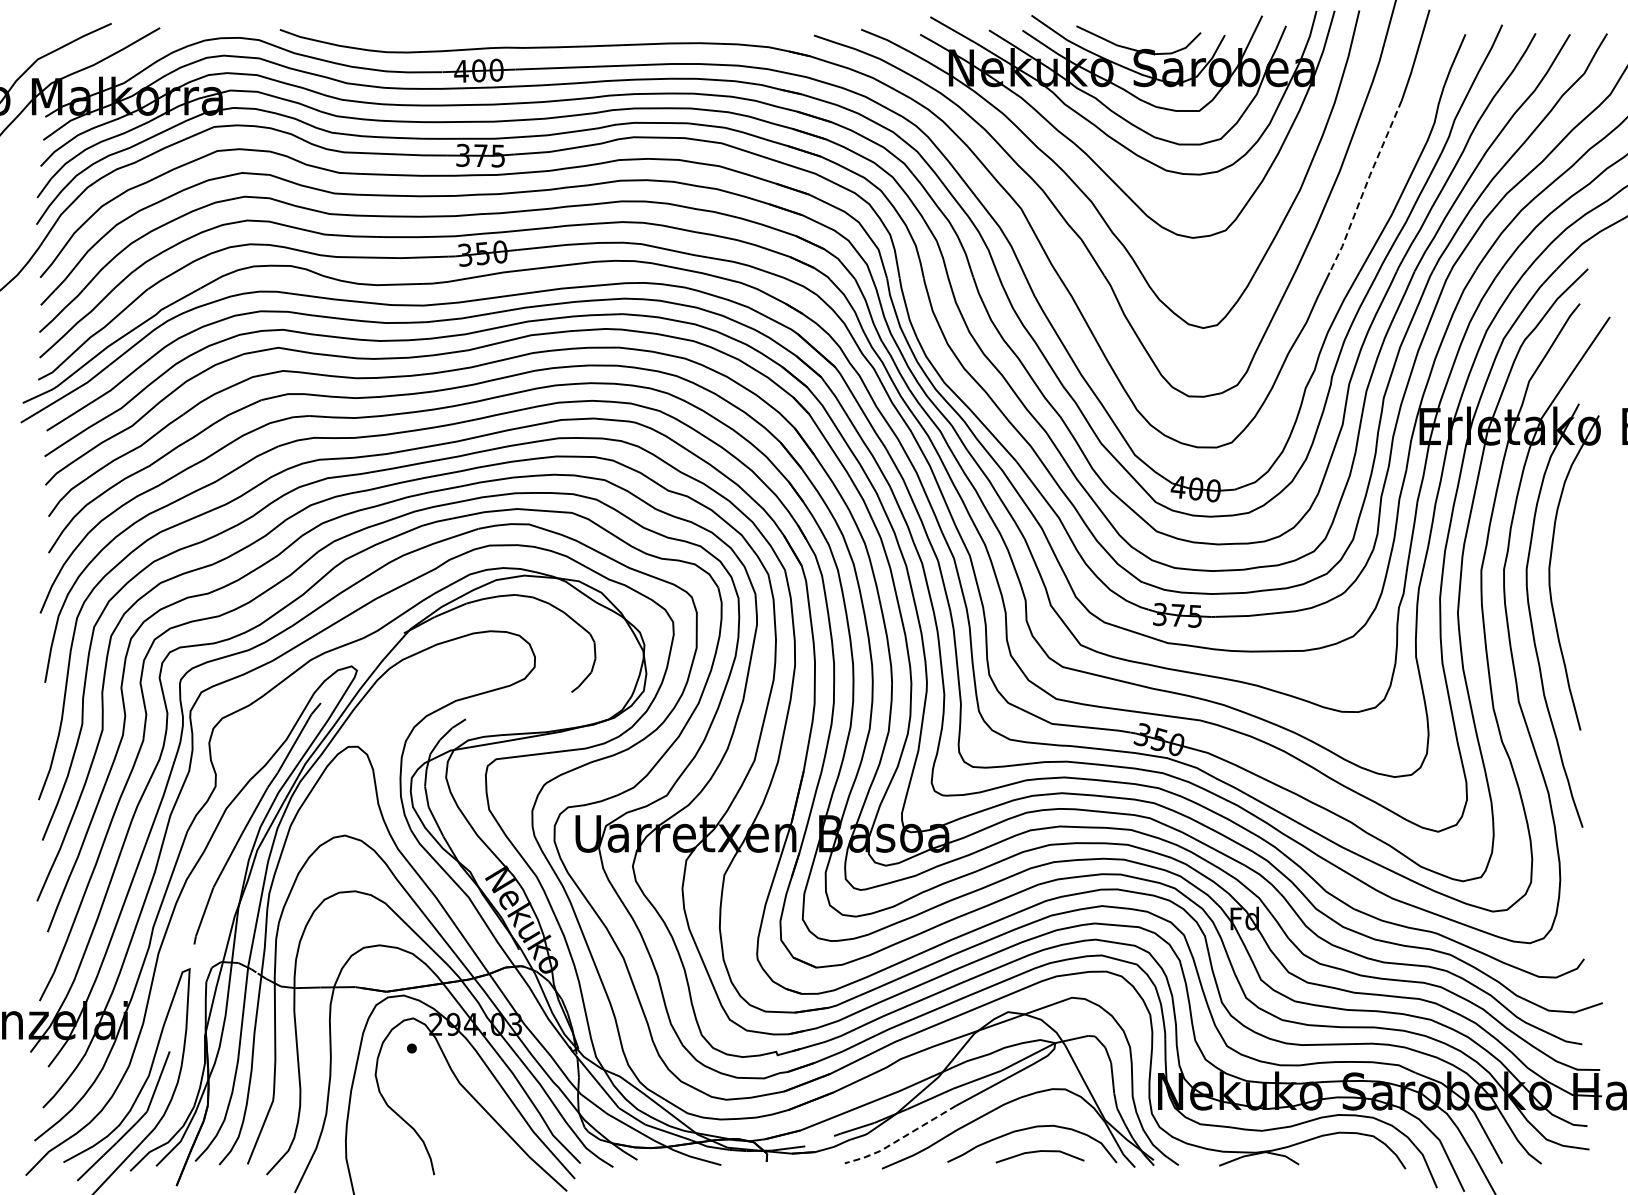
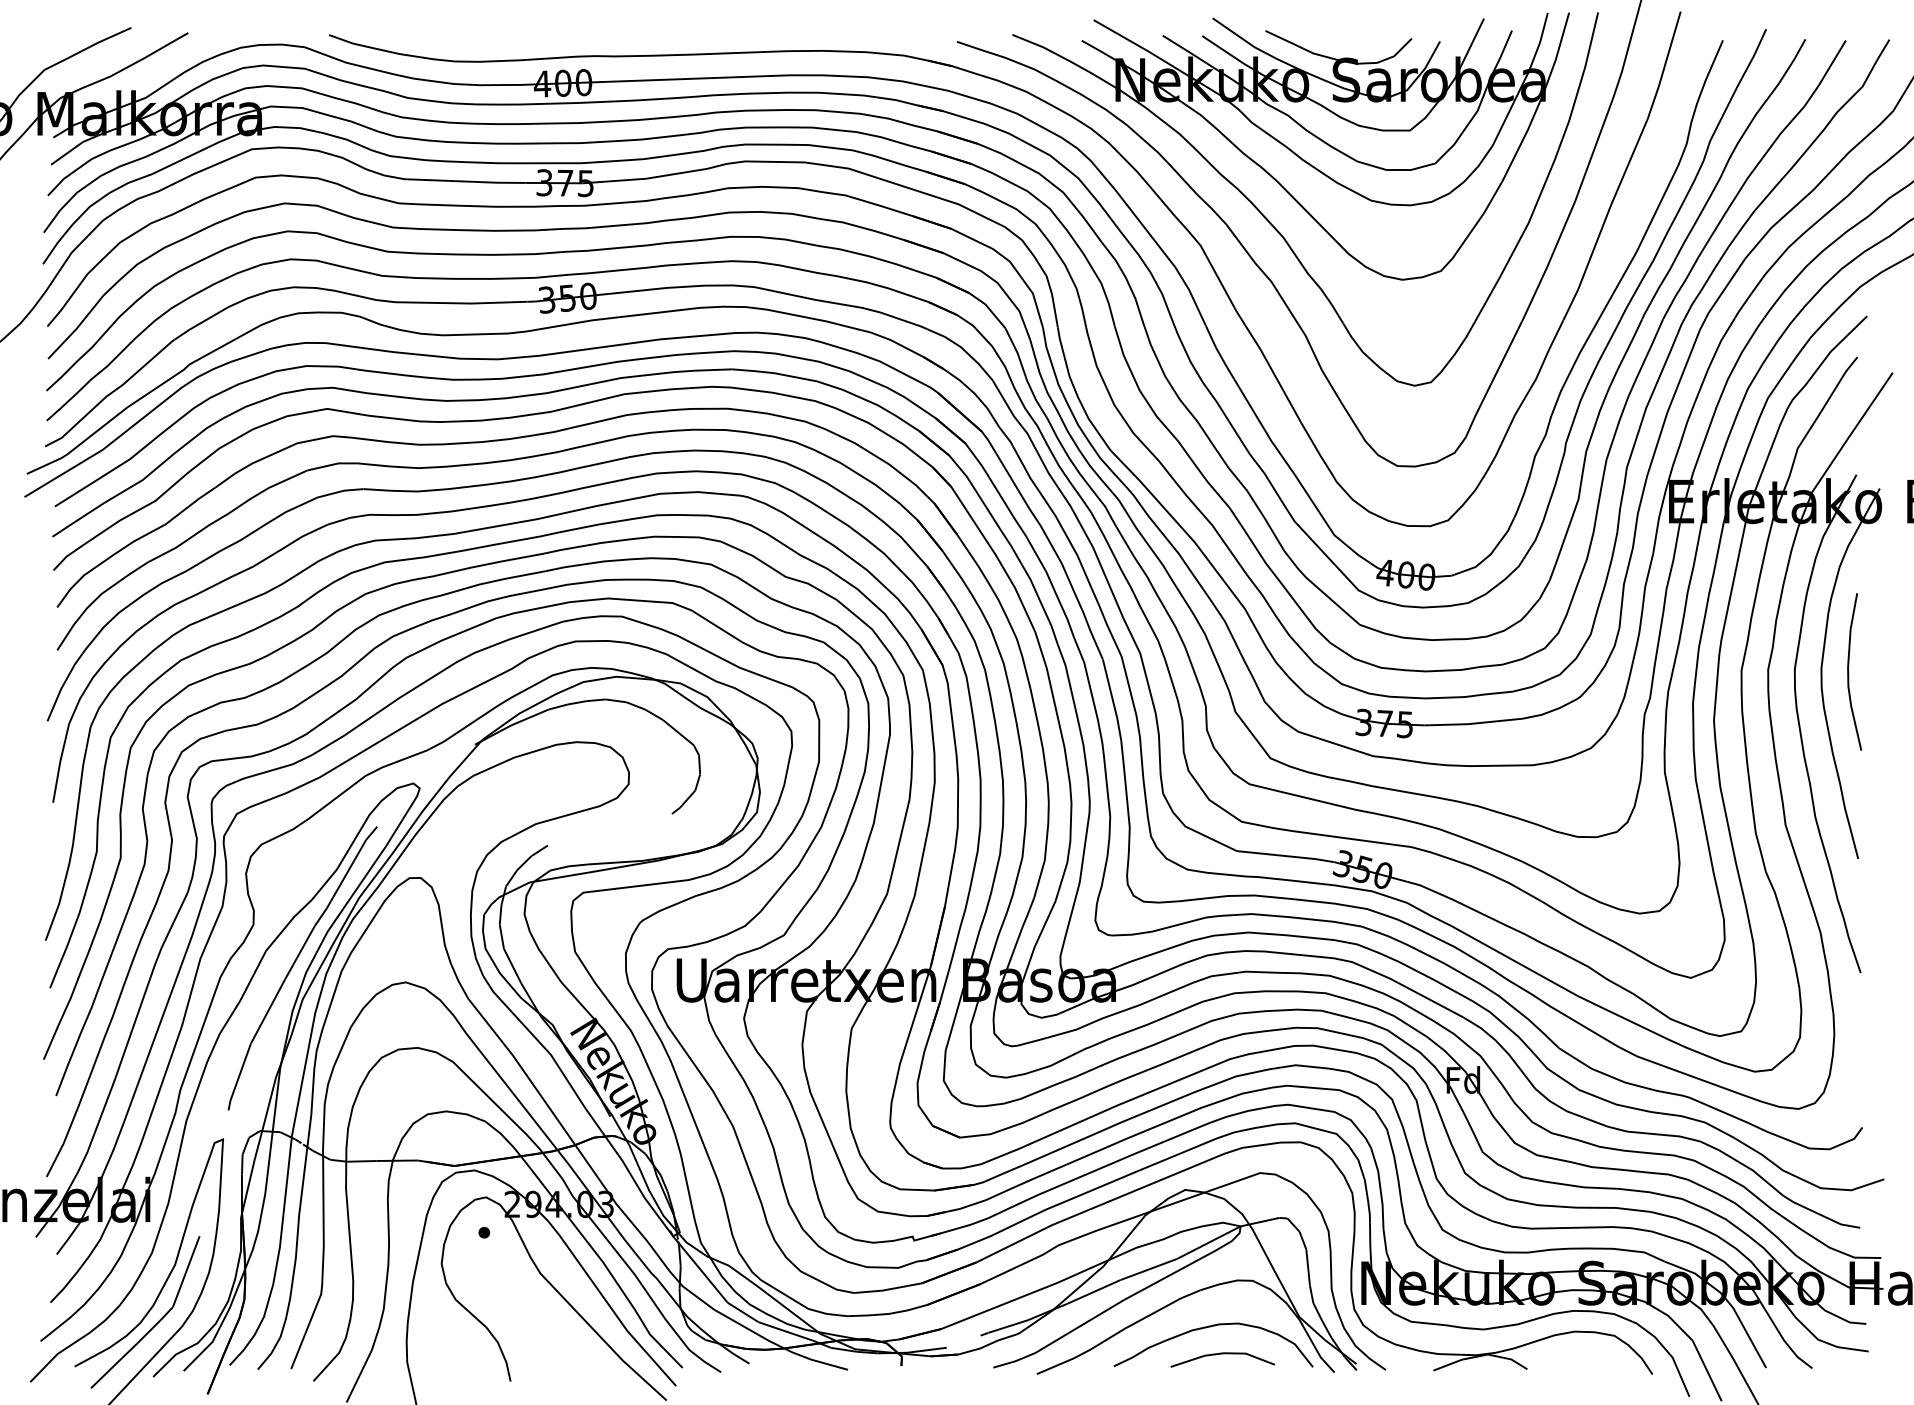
line: (1365, 187) -> (1605, 220), dashed -> solid
curve: (1572, 571) -> (1848, 671), added
line: (900, 1138) -> (1058, 1338), dashed -> solid

